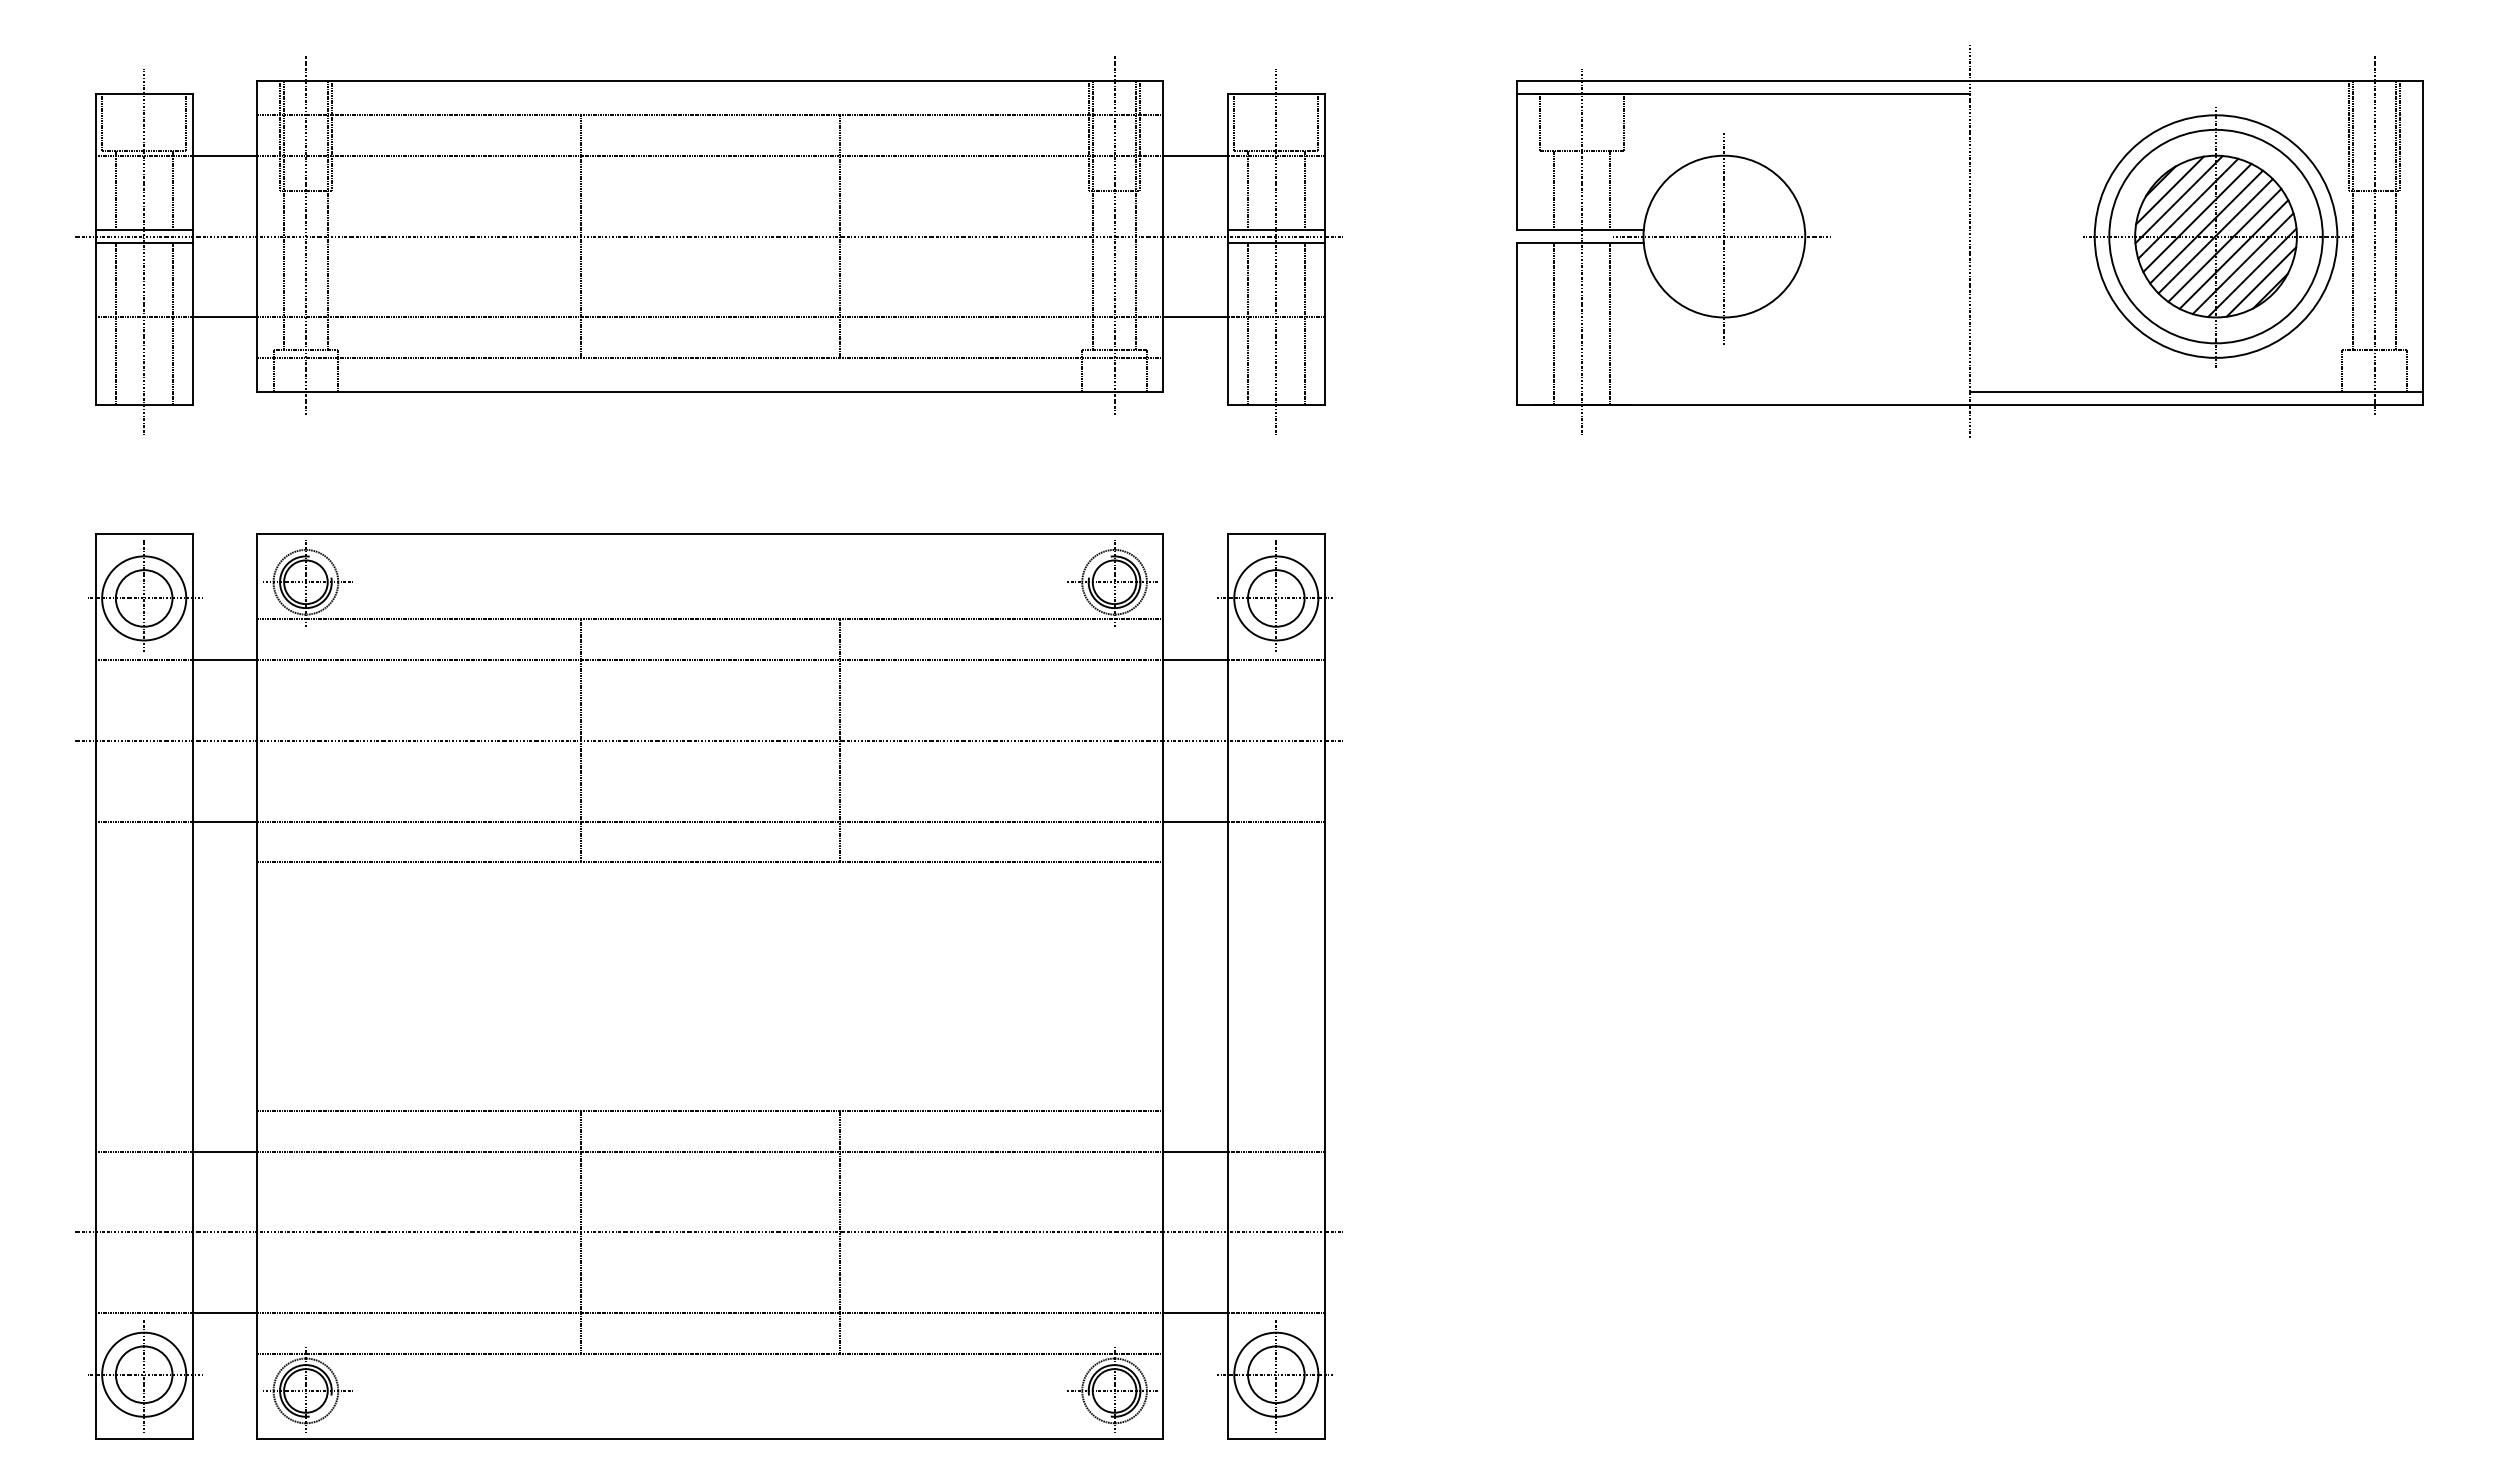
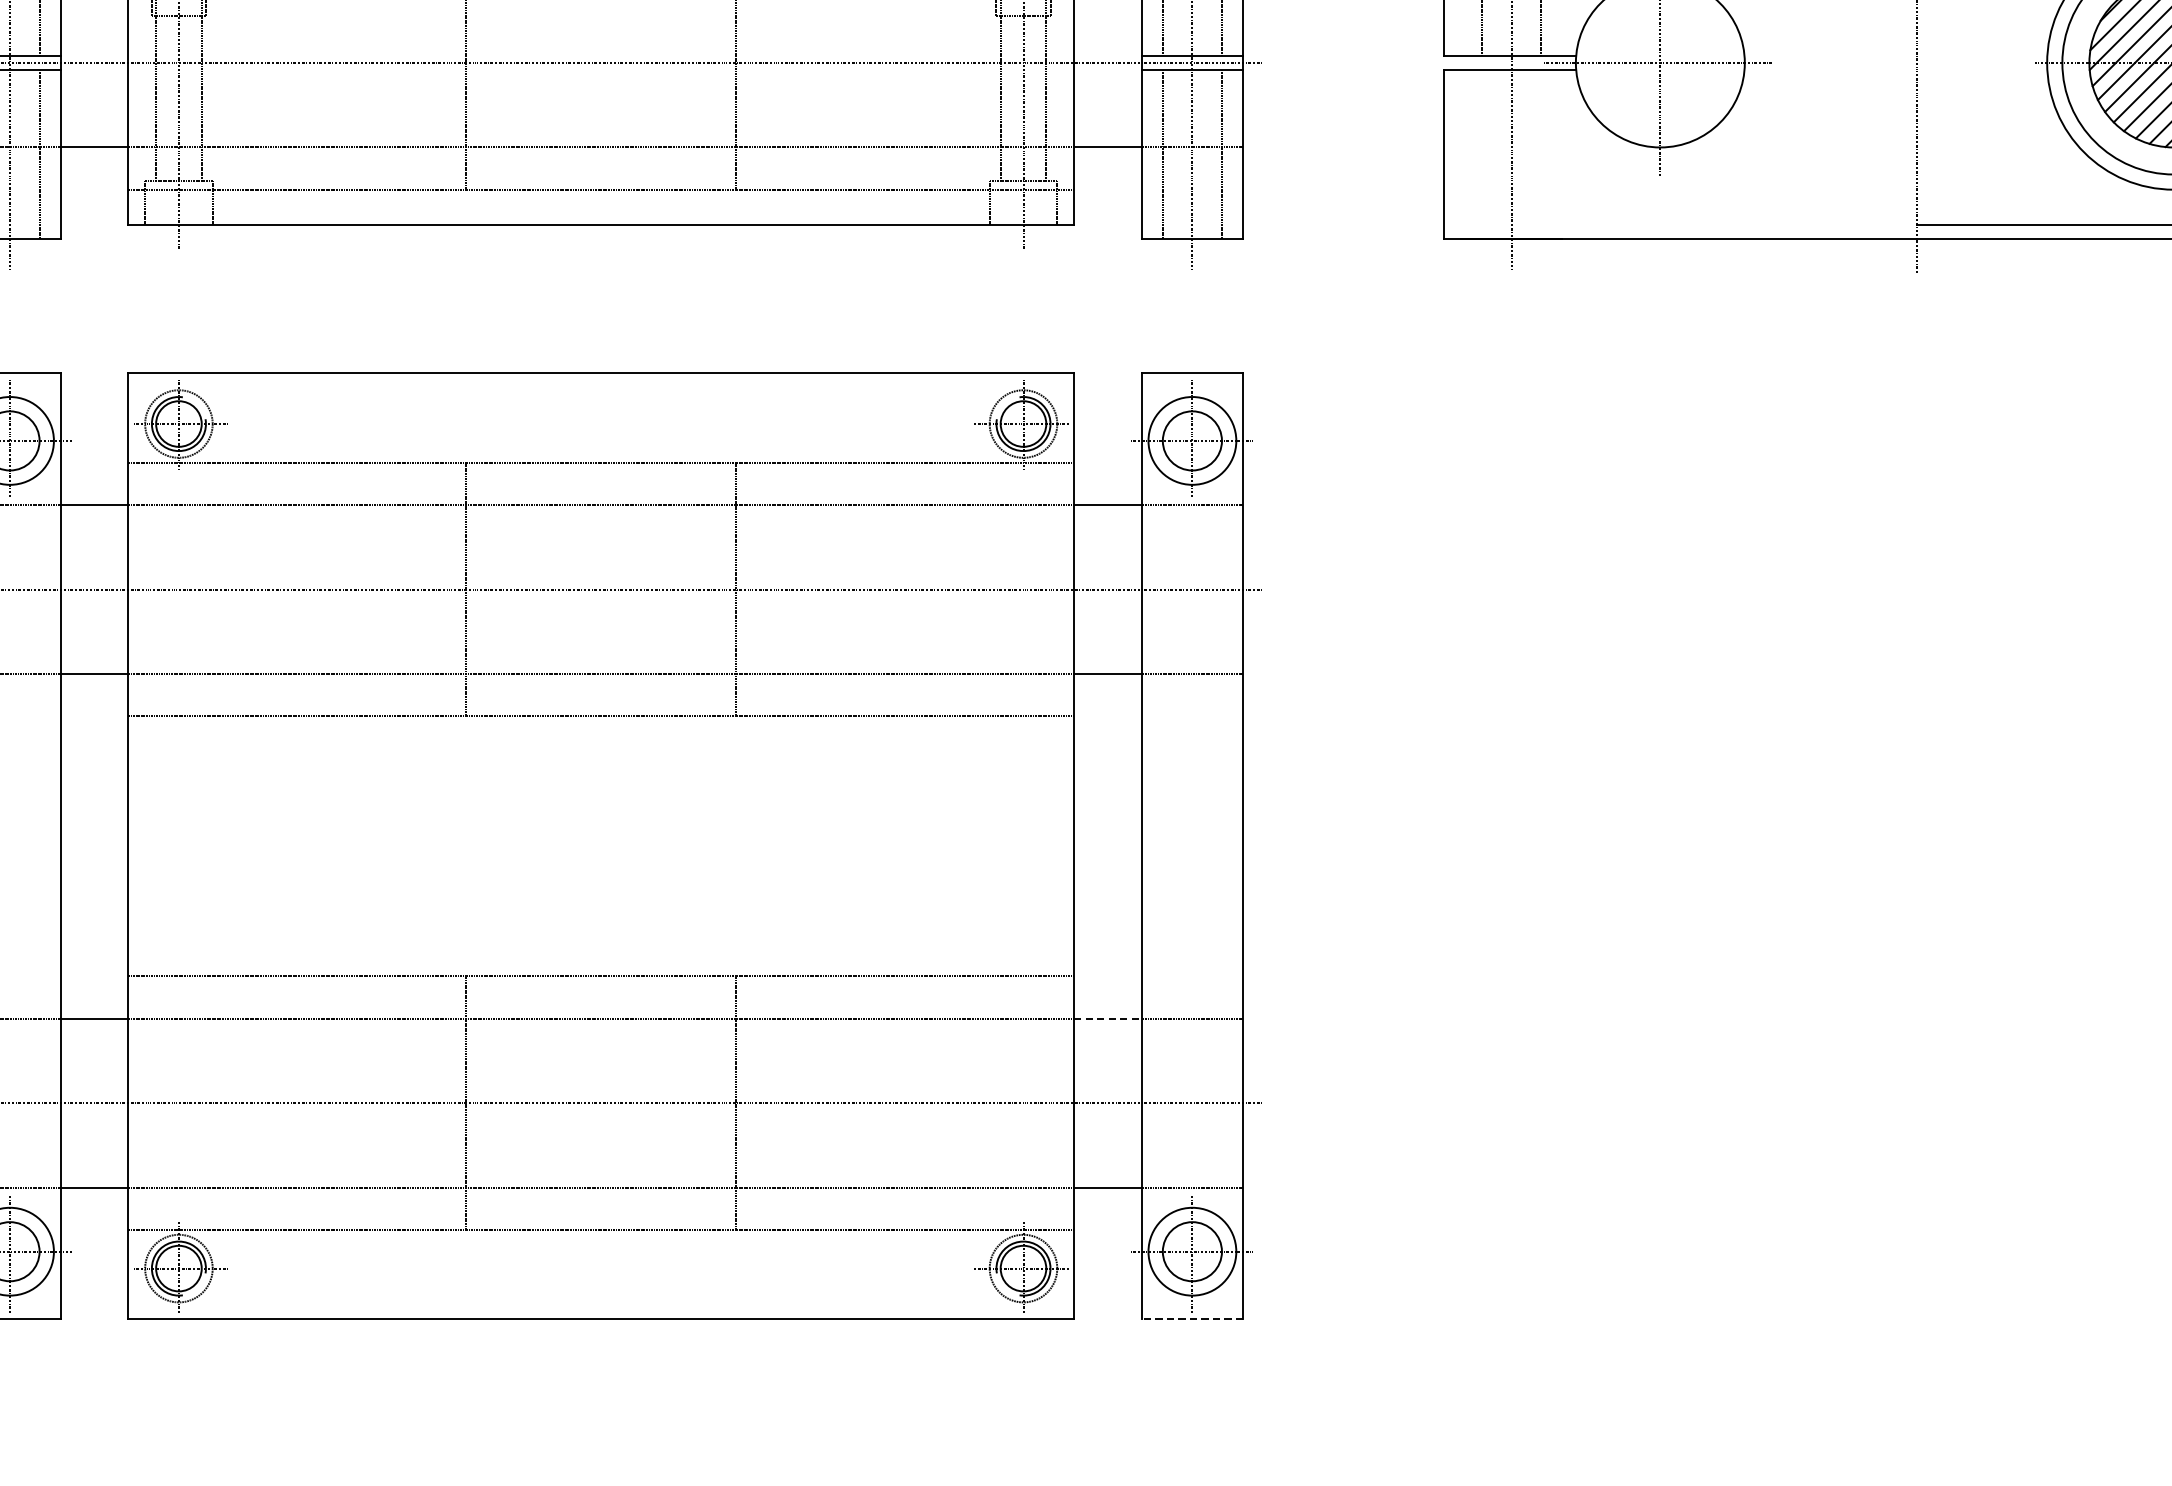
line: (1553, 323) -> (1481, 153), removed
line: (1610, 323) -> (1541, 153), removed
line: (1195, 1151) -> (1108, 1018), solid -> dashed
line: (1276, 1439) -> (1192, 1319), solid -> dashed

